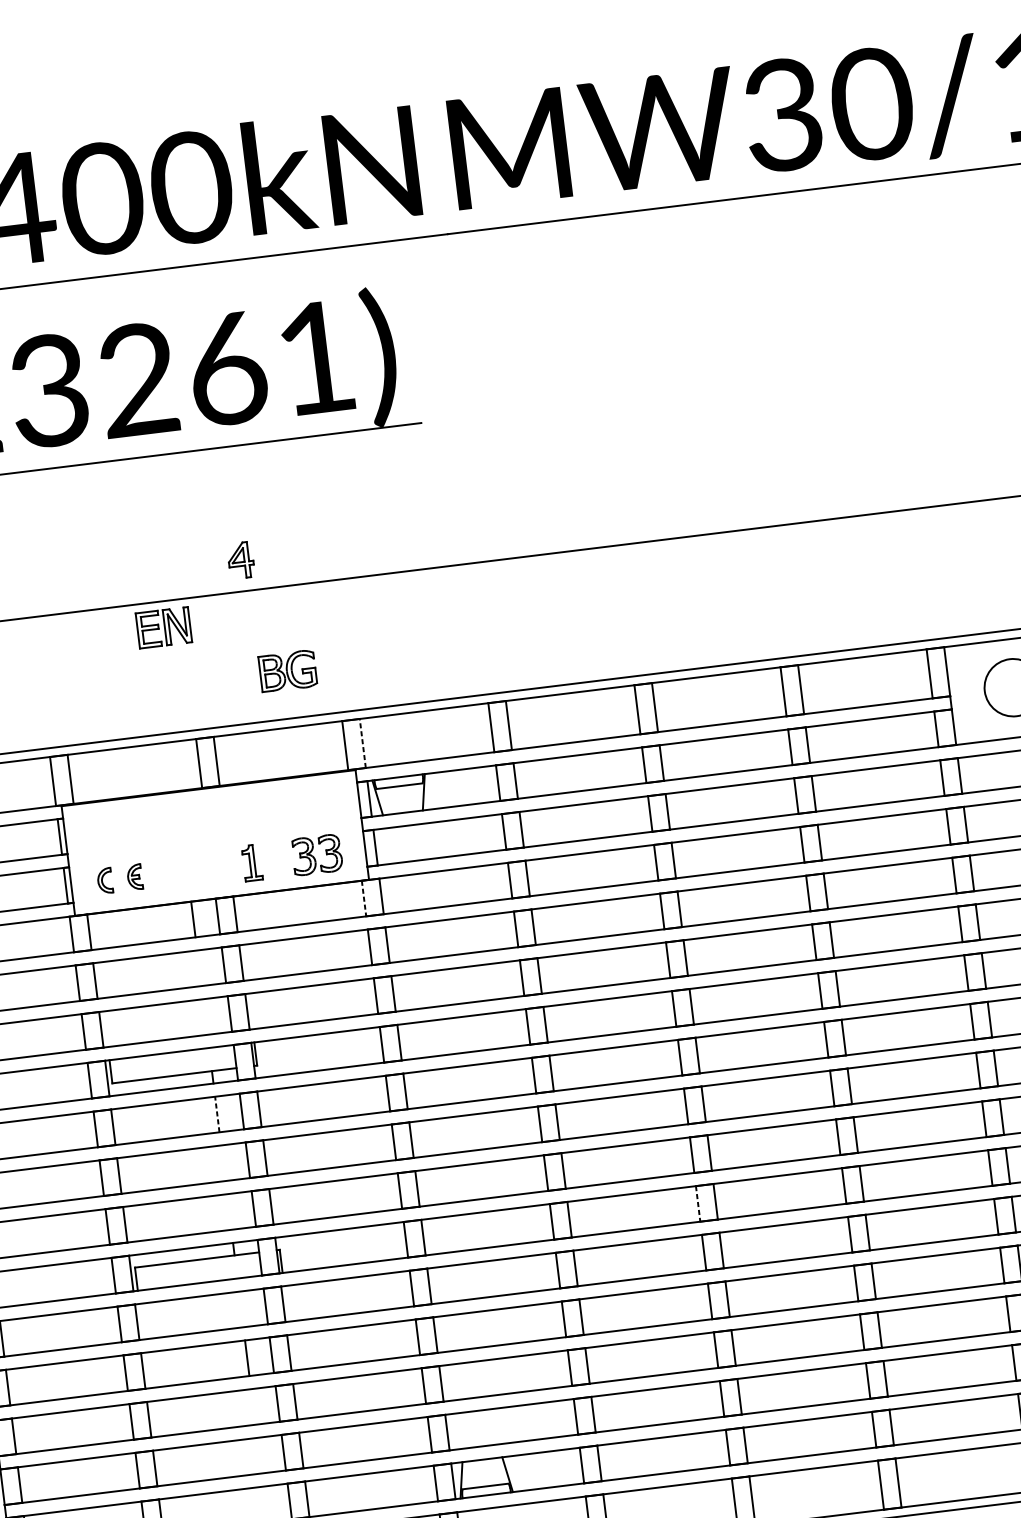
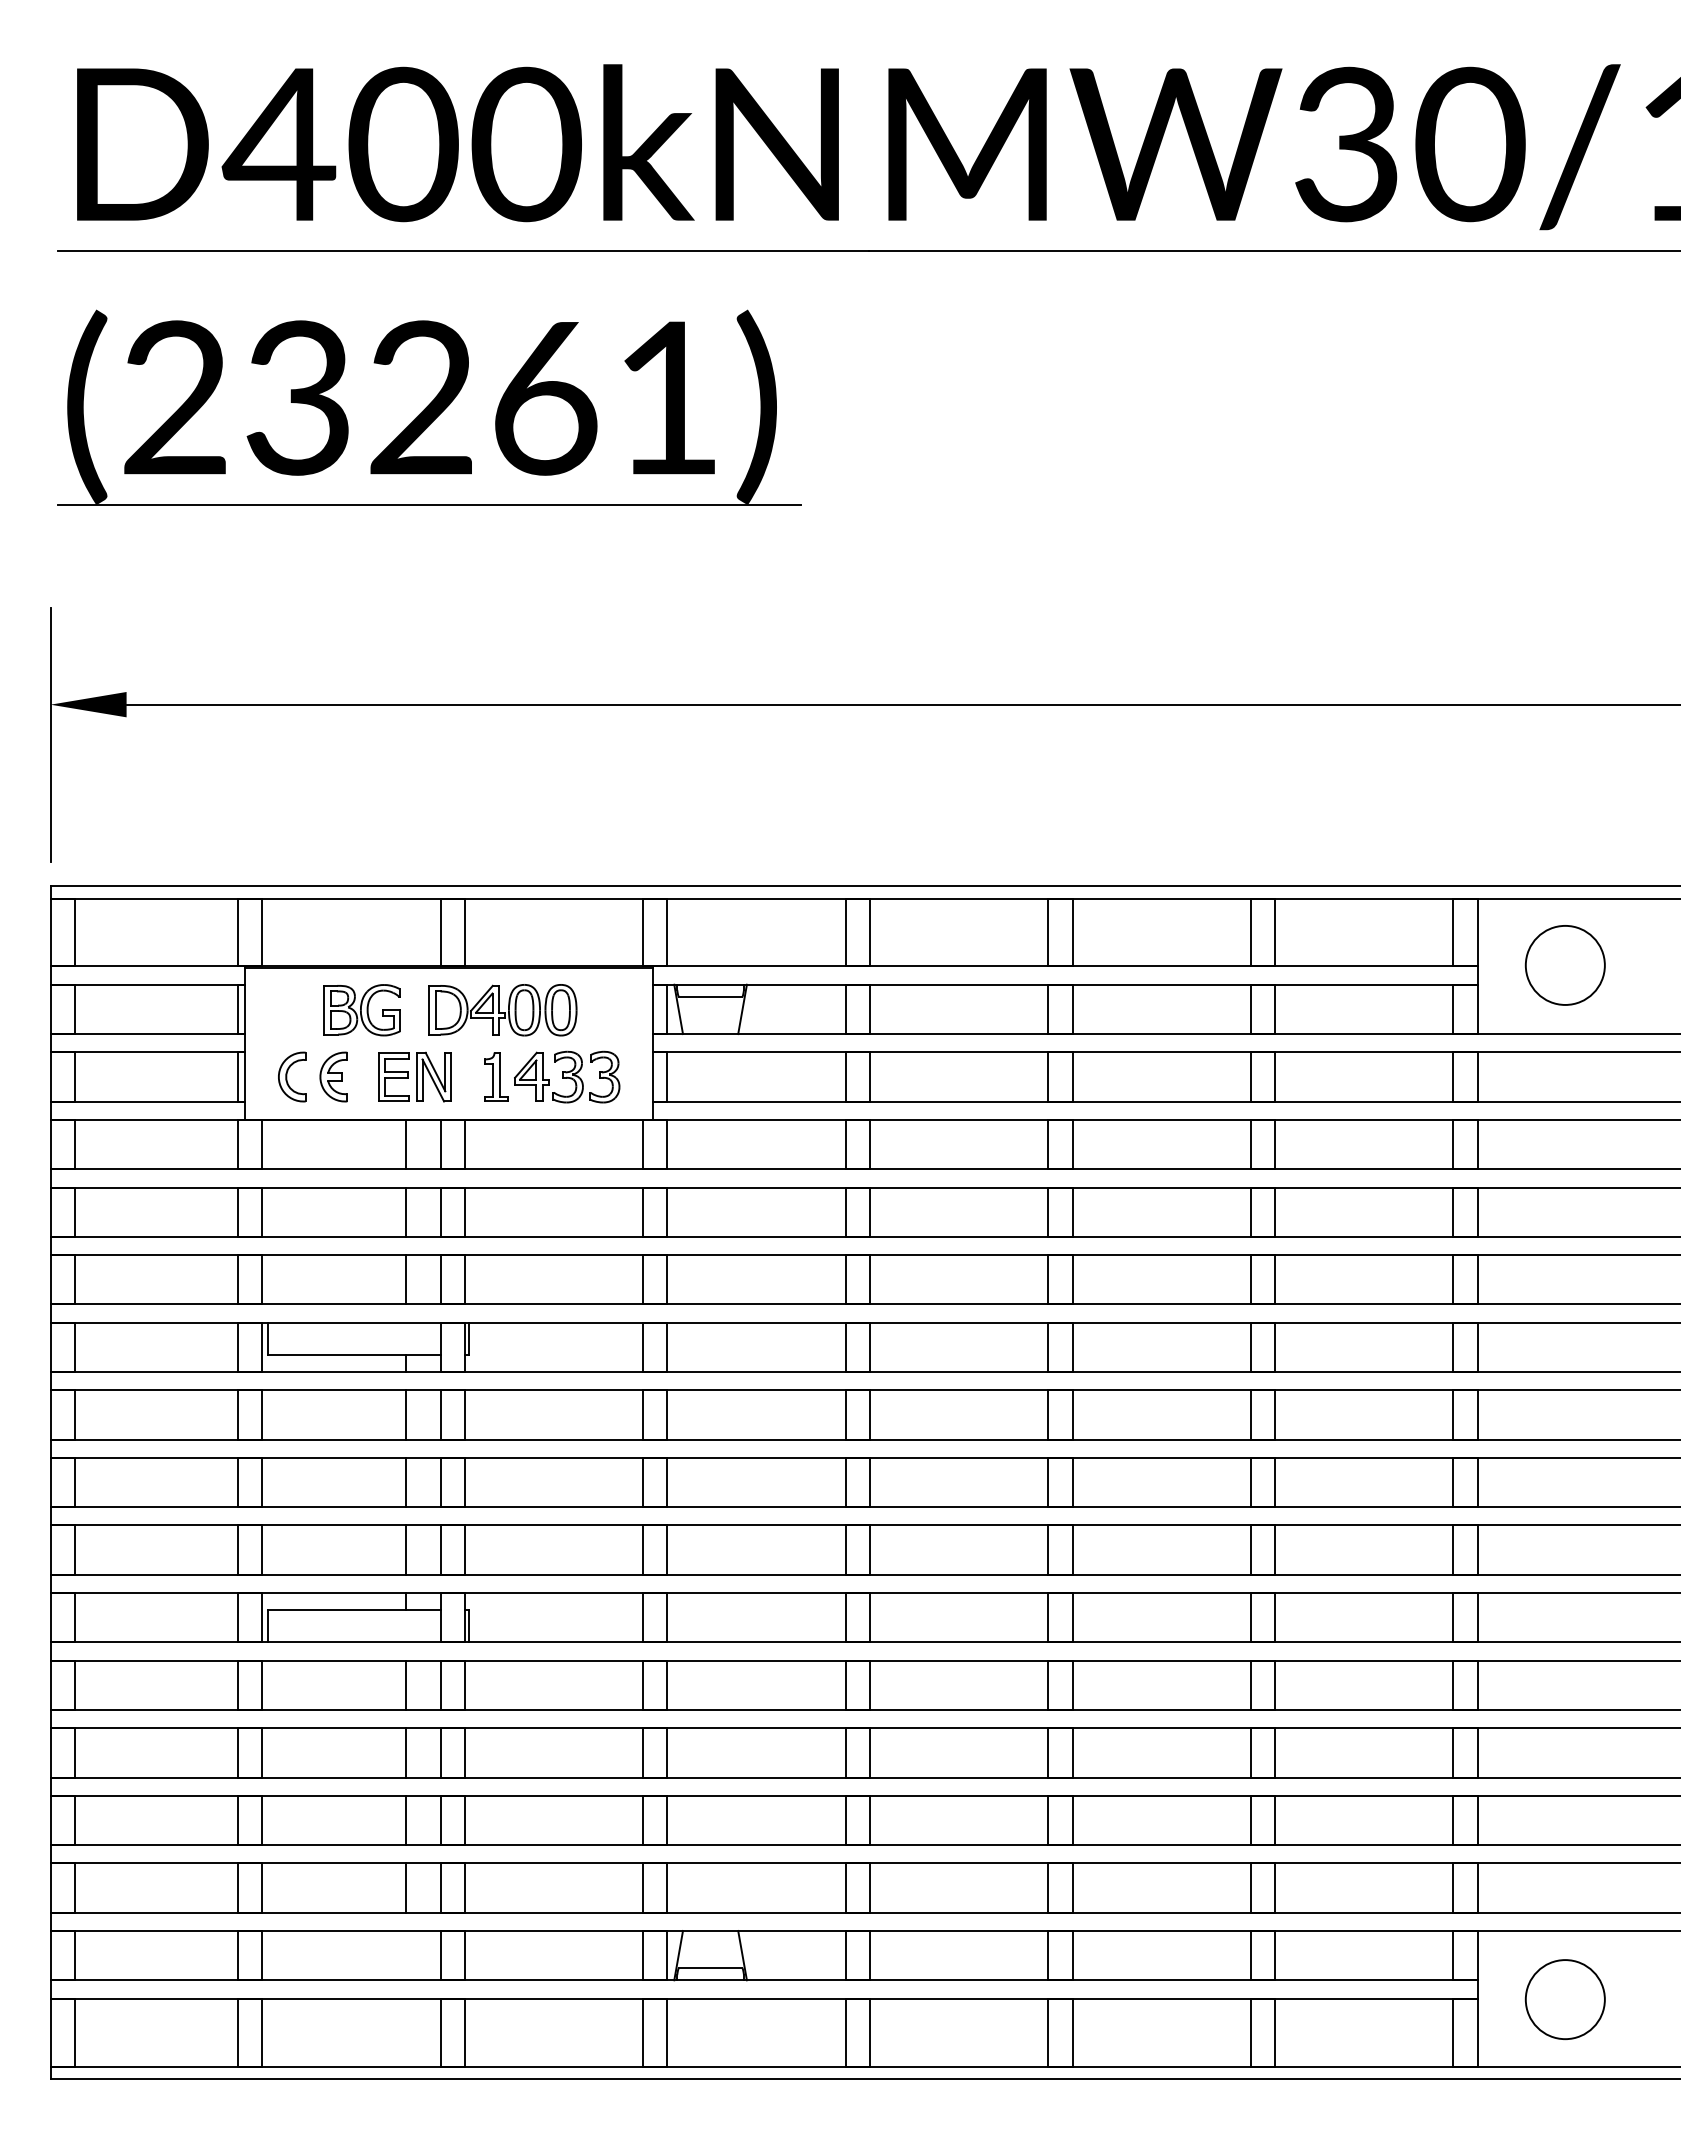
part: (240, 560) -> (531, 1076), moved
part: (163, 627) -> (414, 1076), moved
part: (287, 671) -> (361, 1010), moved
line: (362, 743) -> (667, 932), dashed -> solid
part: (250, 814) -> (502, 1010), added
part: (134, 876) -> (333, 1076), size x1.43
part: (105, 880) -> (292, 1076), size x1.43
line: (364, 898) -> (643, 1144), dashed -> solid
line: (199, 967) -> (406, 1211), added
line: (205, 1016) -> (406, 1279), added
line: (217, 1114) -> (406, 1414), dashed -> solid
line: (223, 1163) -> (406, 1482), added
line: (698, 1203) -> (1048, 1617), dashed -> solid
line: (229, 1211) -> (406, 1549), added
line: (241, 1308) -> (406, 1684), added
line: (253, 1407) -> (406, 1820), added
line: (259, 1455) -> (406, 1887), added

